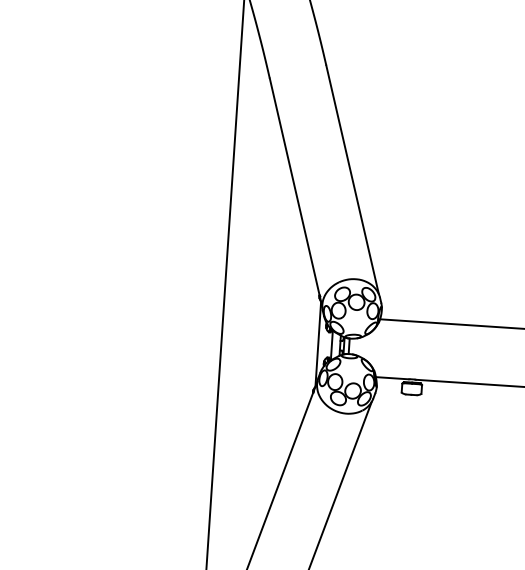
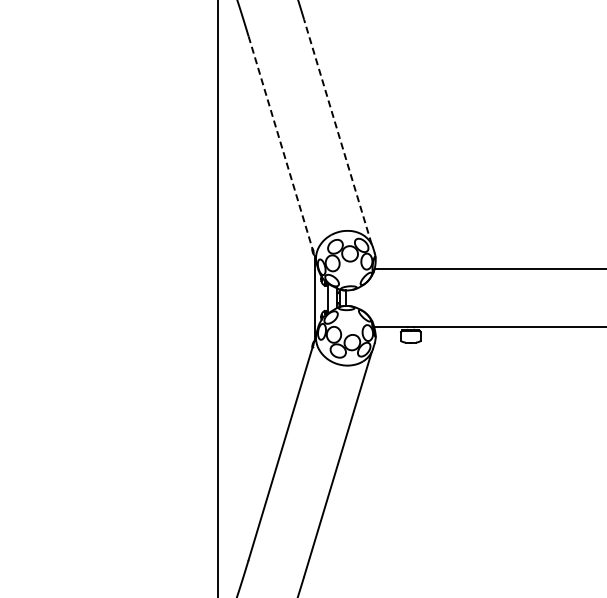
line: (352, 179) -> (337, 131), solid -> dashed
line: (296, 193) -> (282, 149), solid -> dashed

